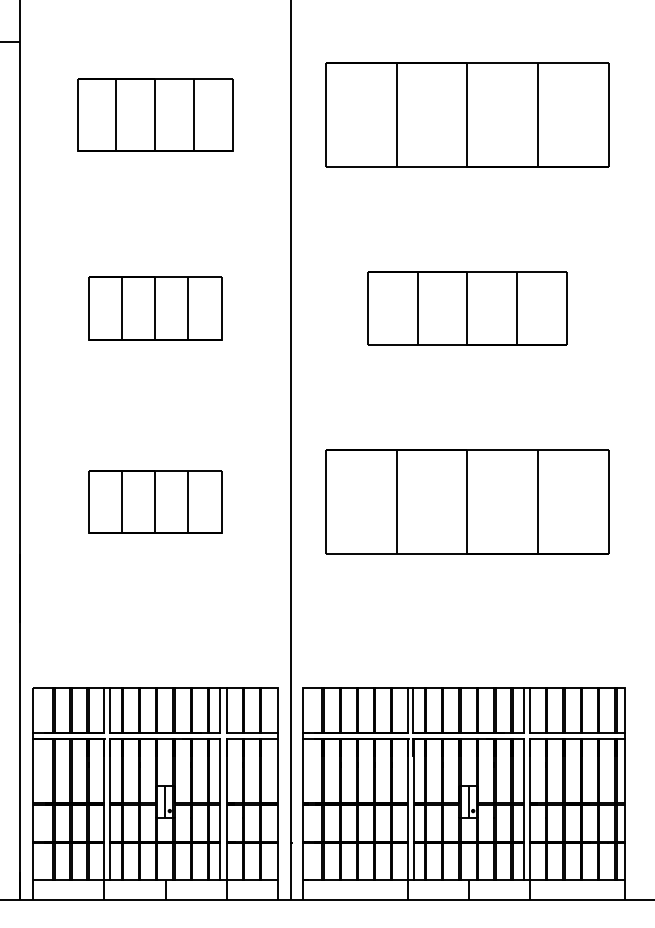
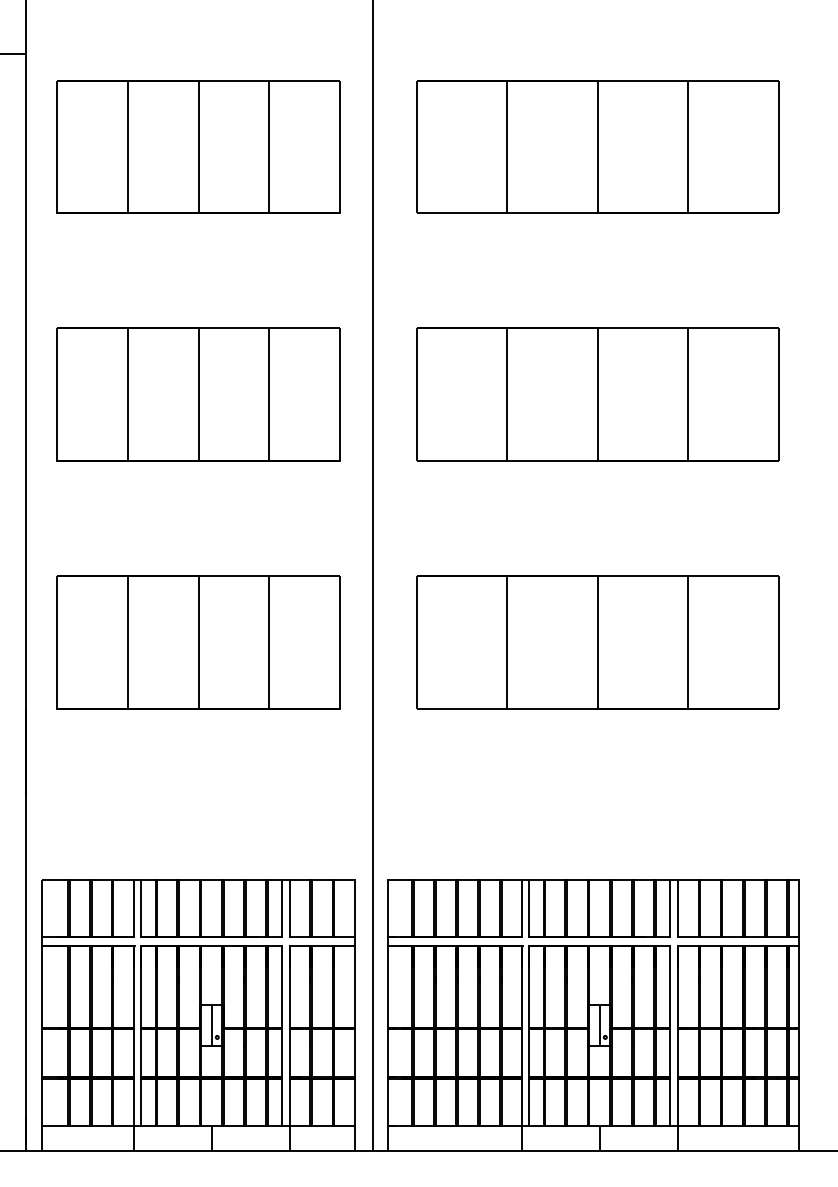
part: (154, 114) -> (197, 146), size x1.43
part: (154, 308) -> (197, 394), size x1.67
part: (467, 308) -> (598, 394), size x1.43
part: (154, 501) -> (197, 641), size x1.67

